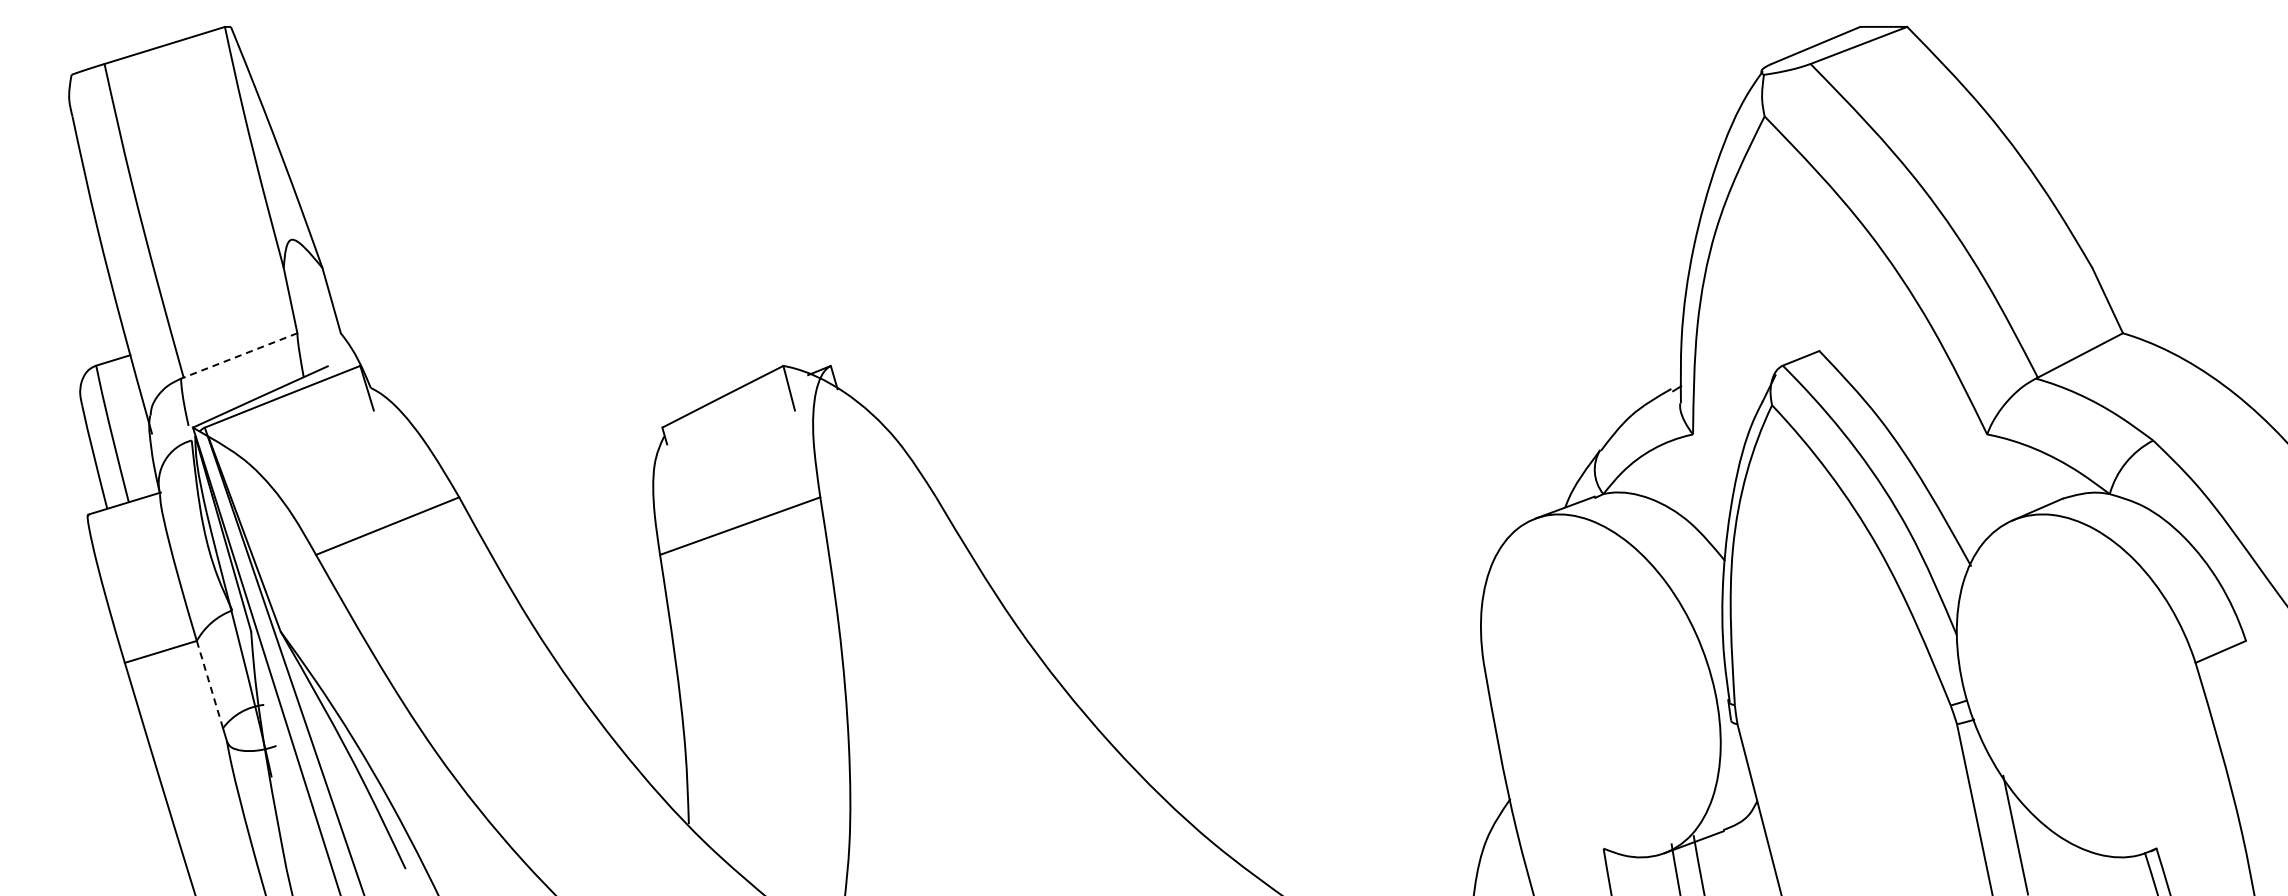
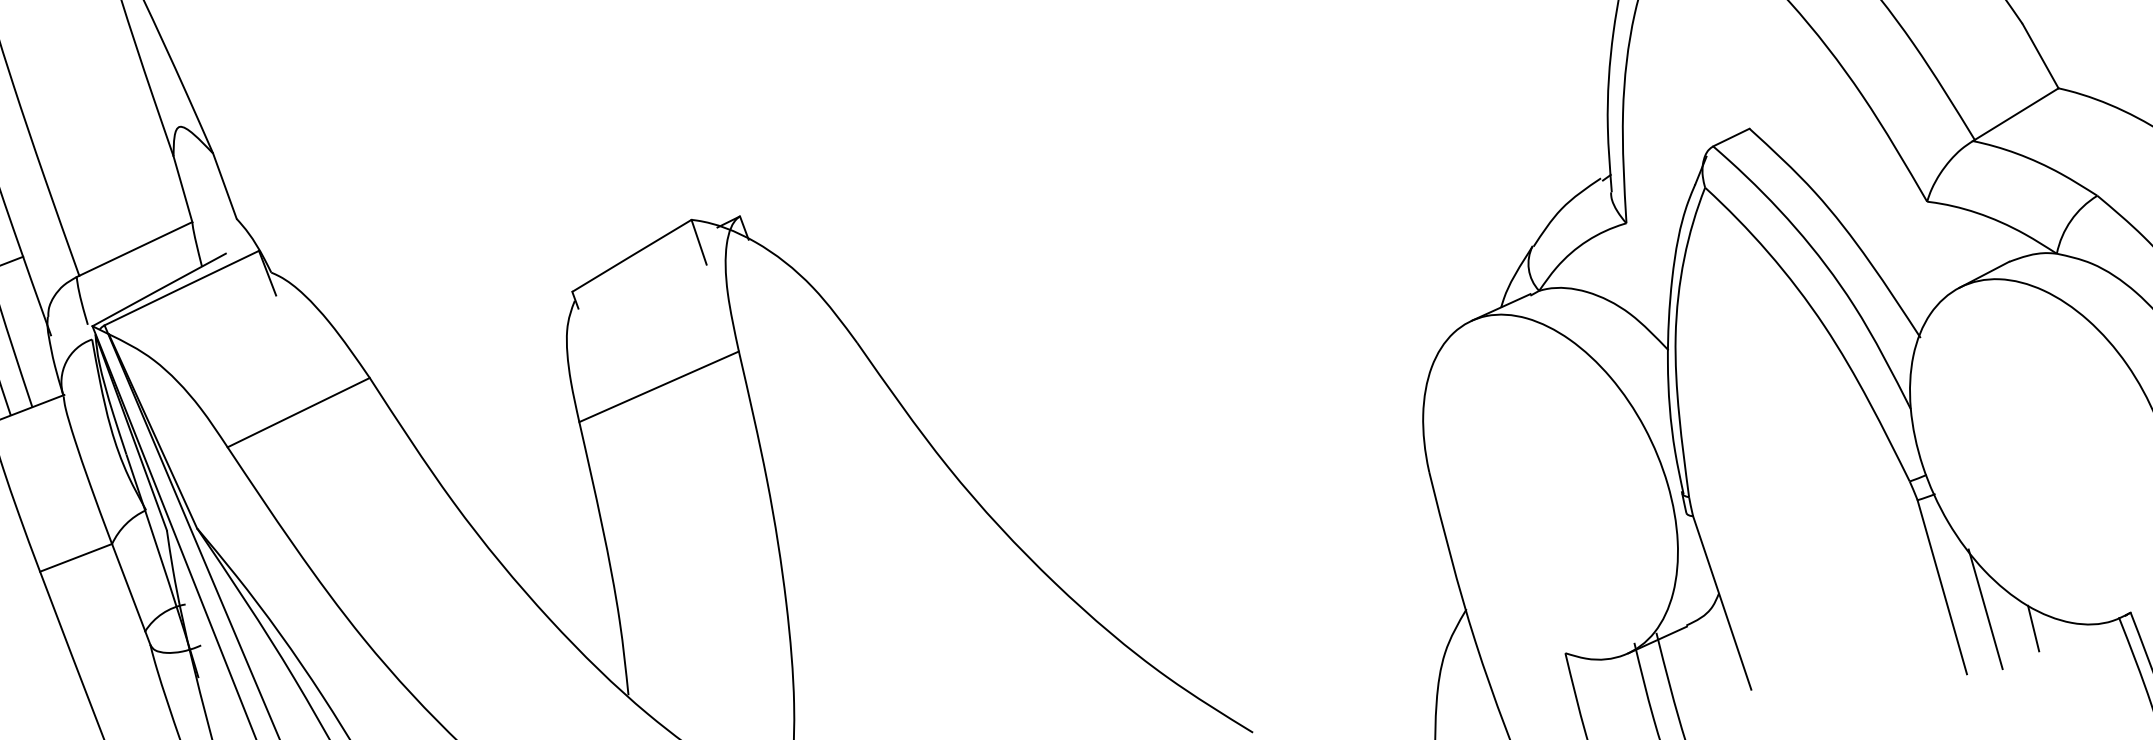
line: (240, 355) -> (135, 249), dashed -> solid
line: (209, 684) -> (128, 587), dashed -> solid
line: (2060, 856) -> (2033, 627), added

